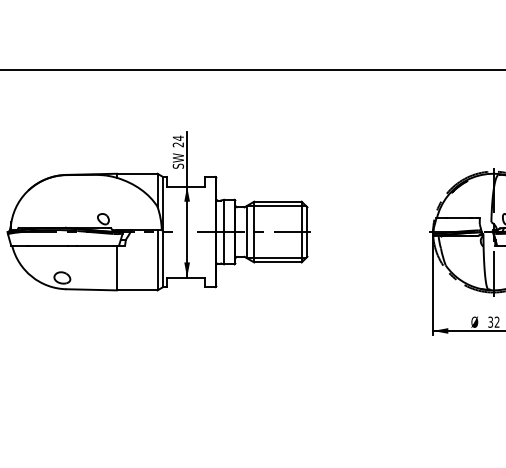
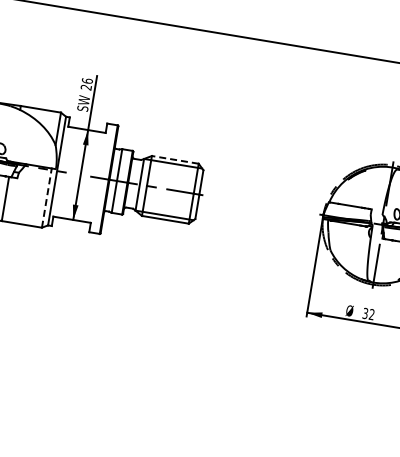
text: (177, 137) -> (86, 80), 24 -> 26
line: (278, 201) -> (175, 159), solid -> dashed
line: (157, 259) -> (47, 197), solid -> dashed

